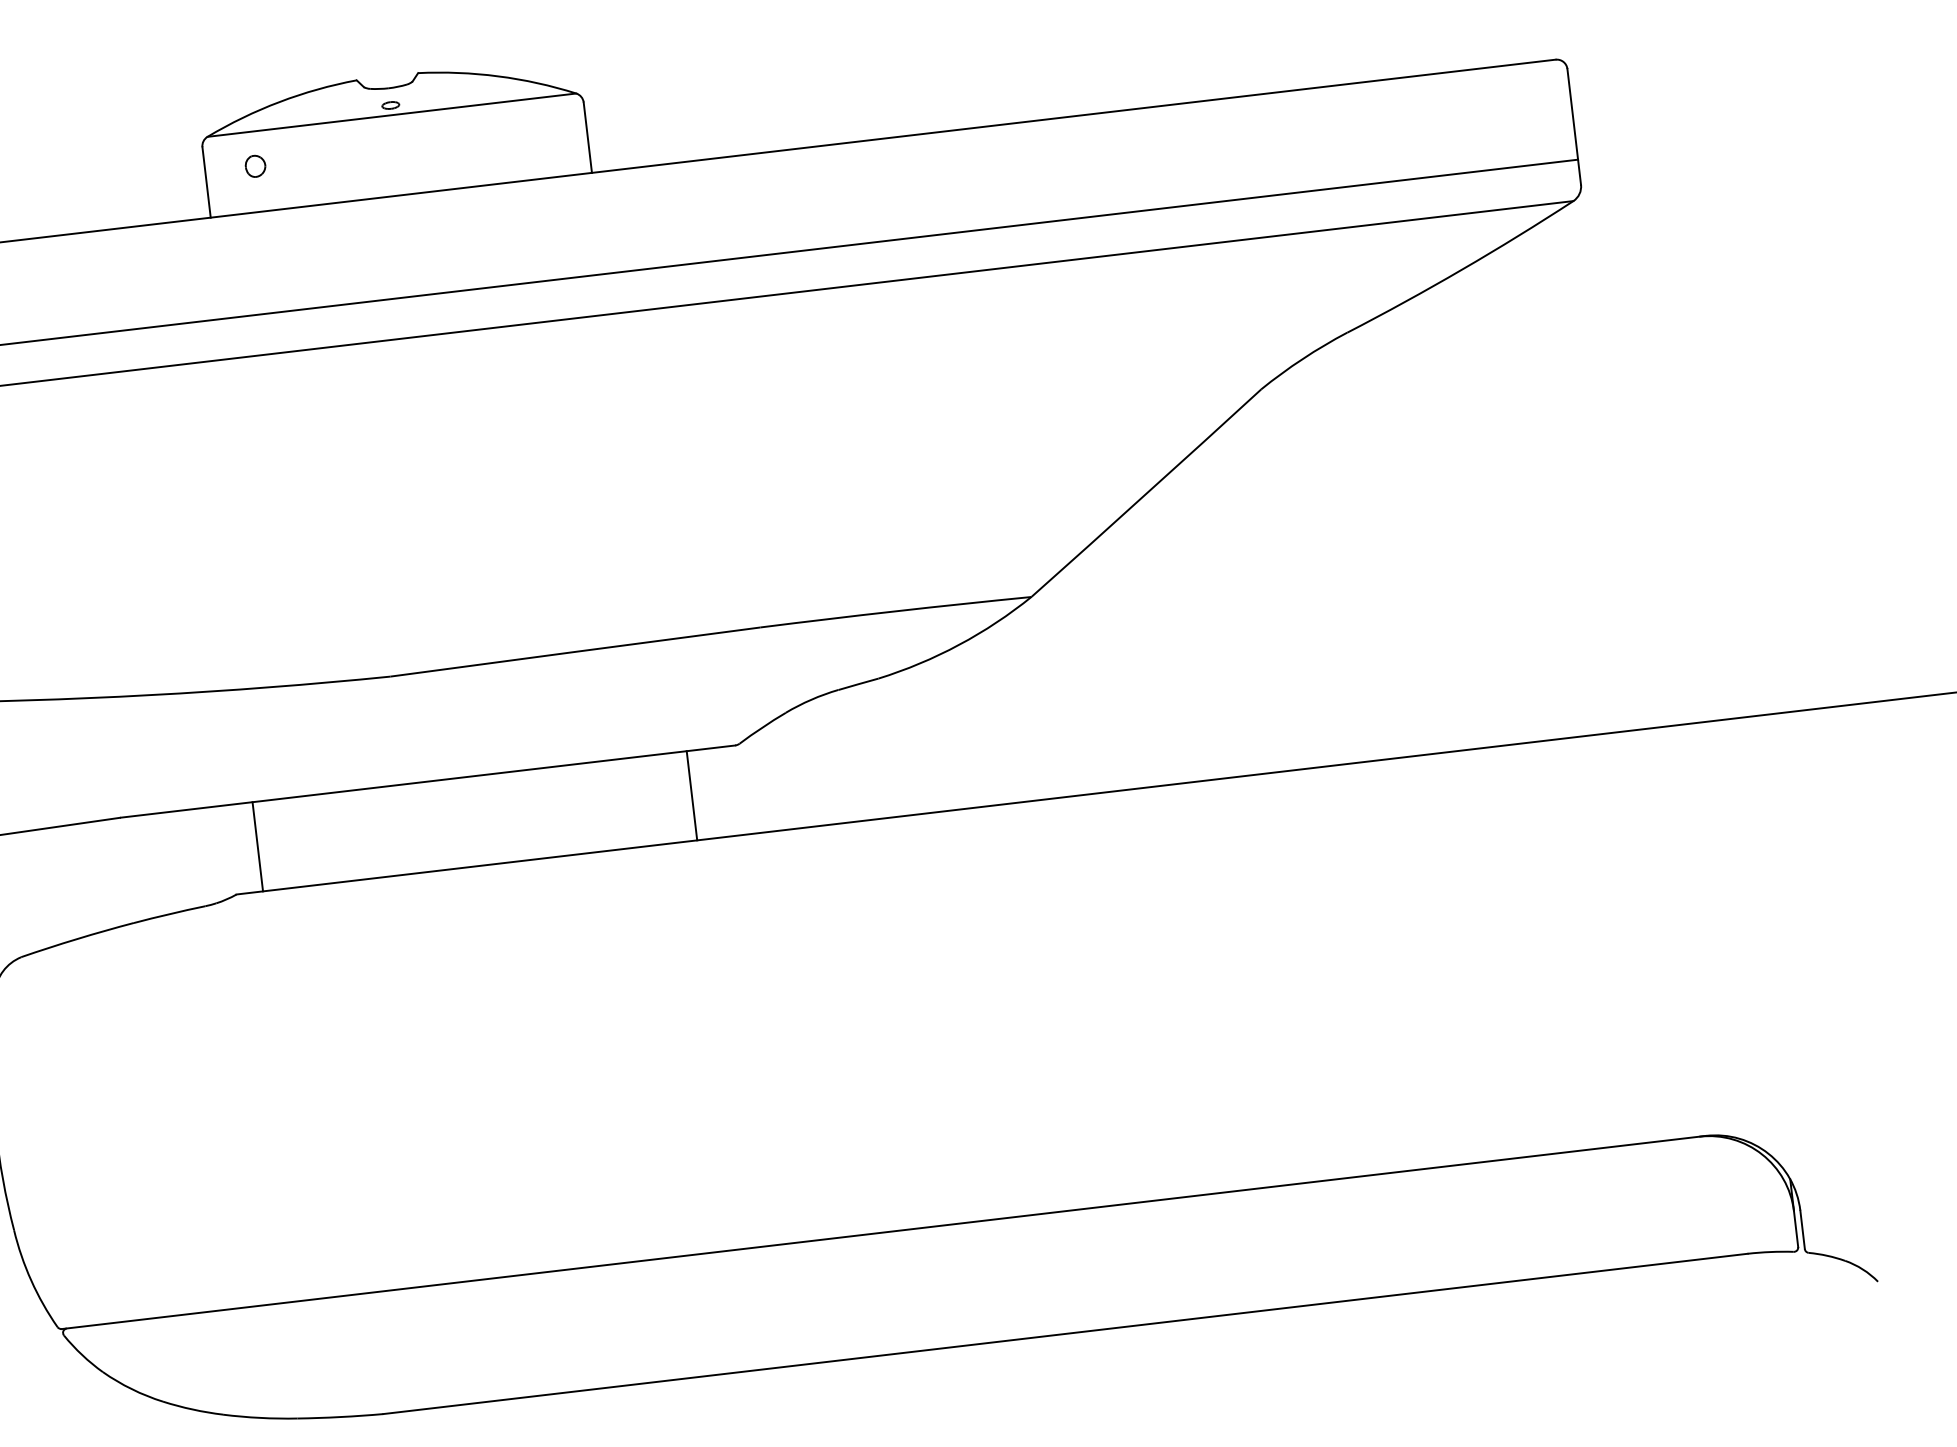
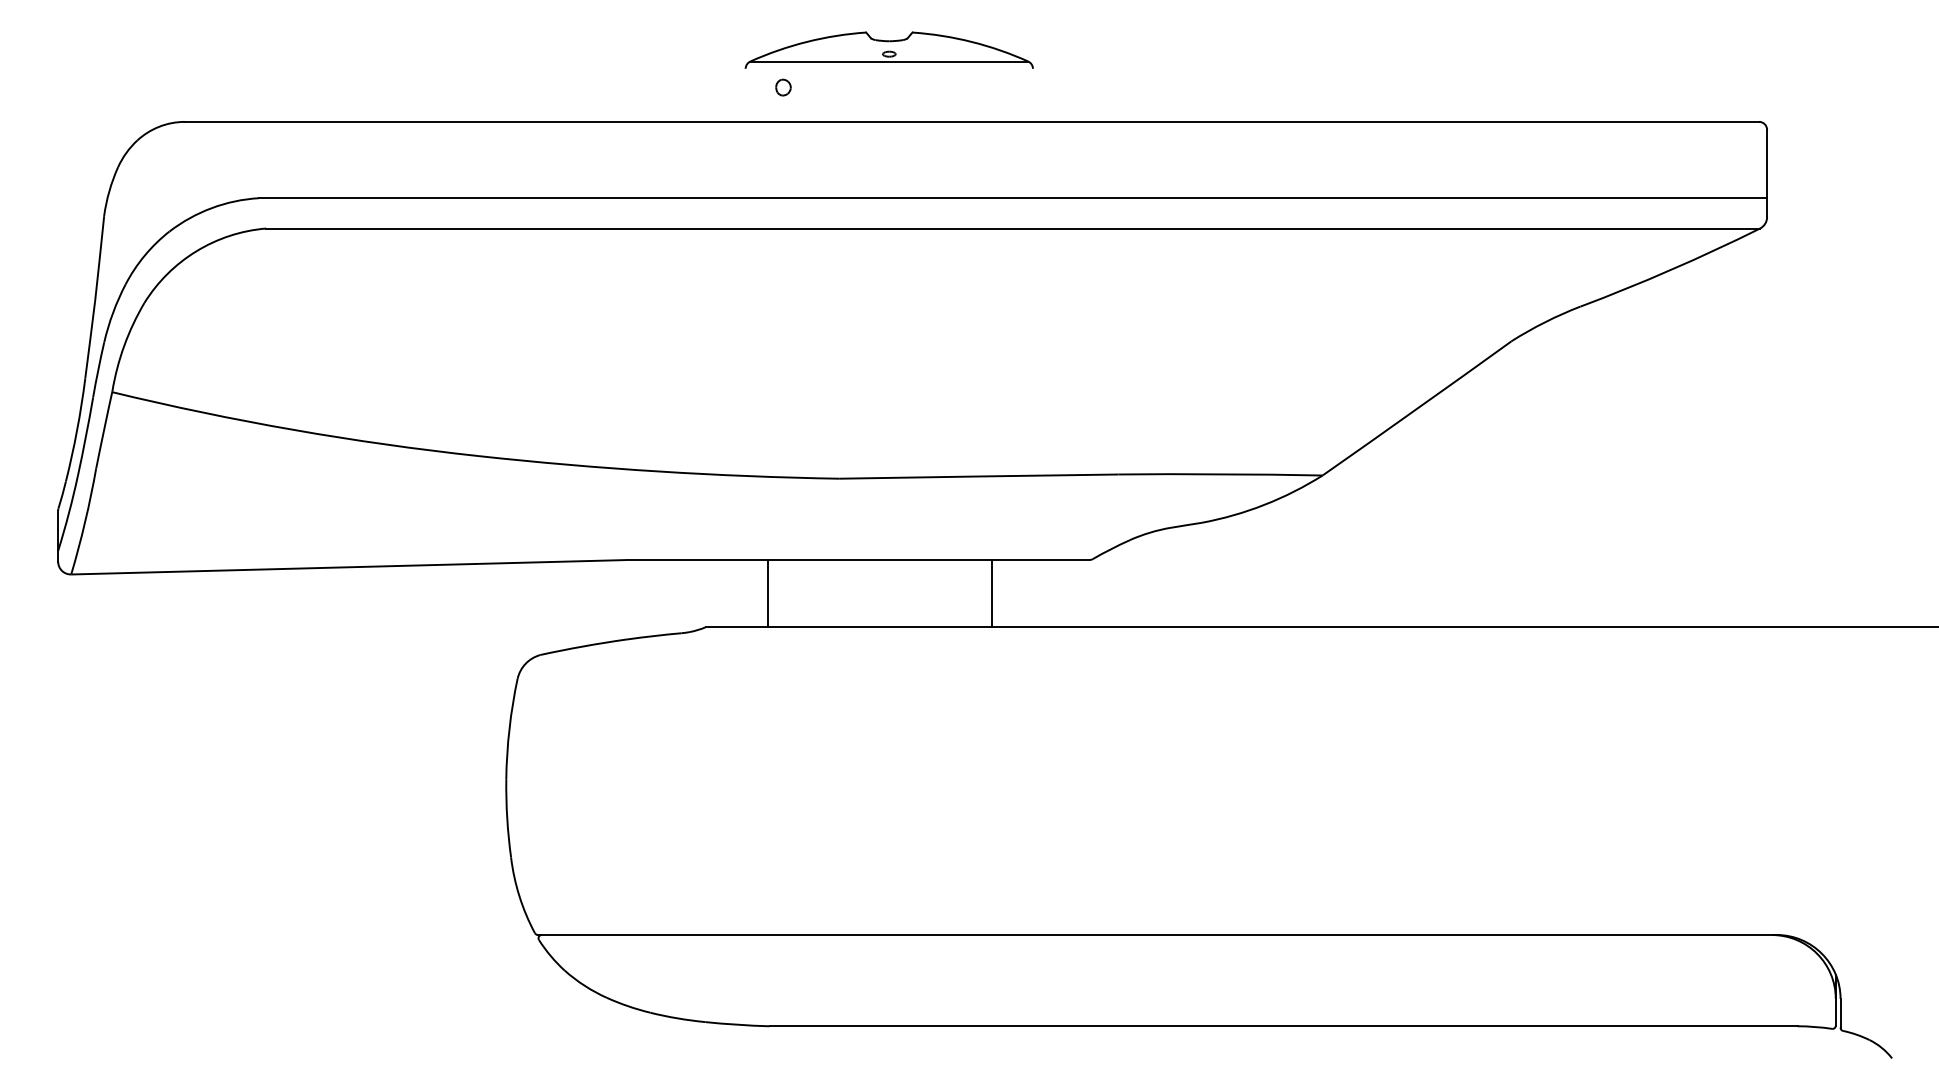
line: (587, 136) -> (1032, 94), removed
line: (206, 181) -> (745, 94), removed
line: (691, 795) -> (991, 593), moved
line: (257, 846) -> (767, 593), moved

